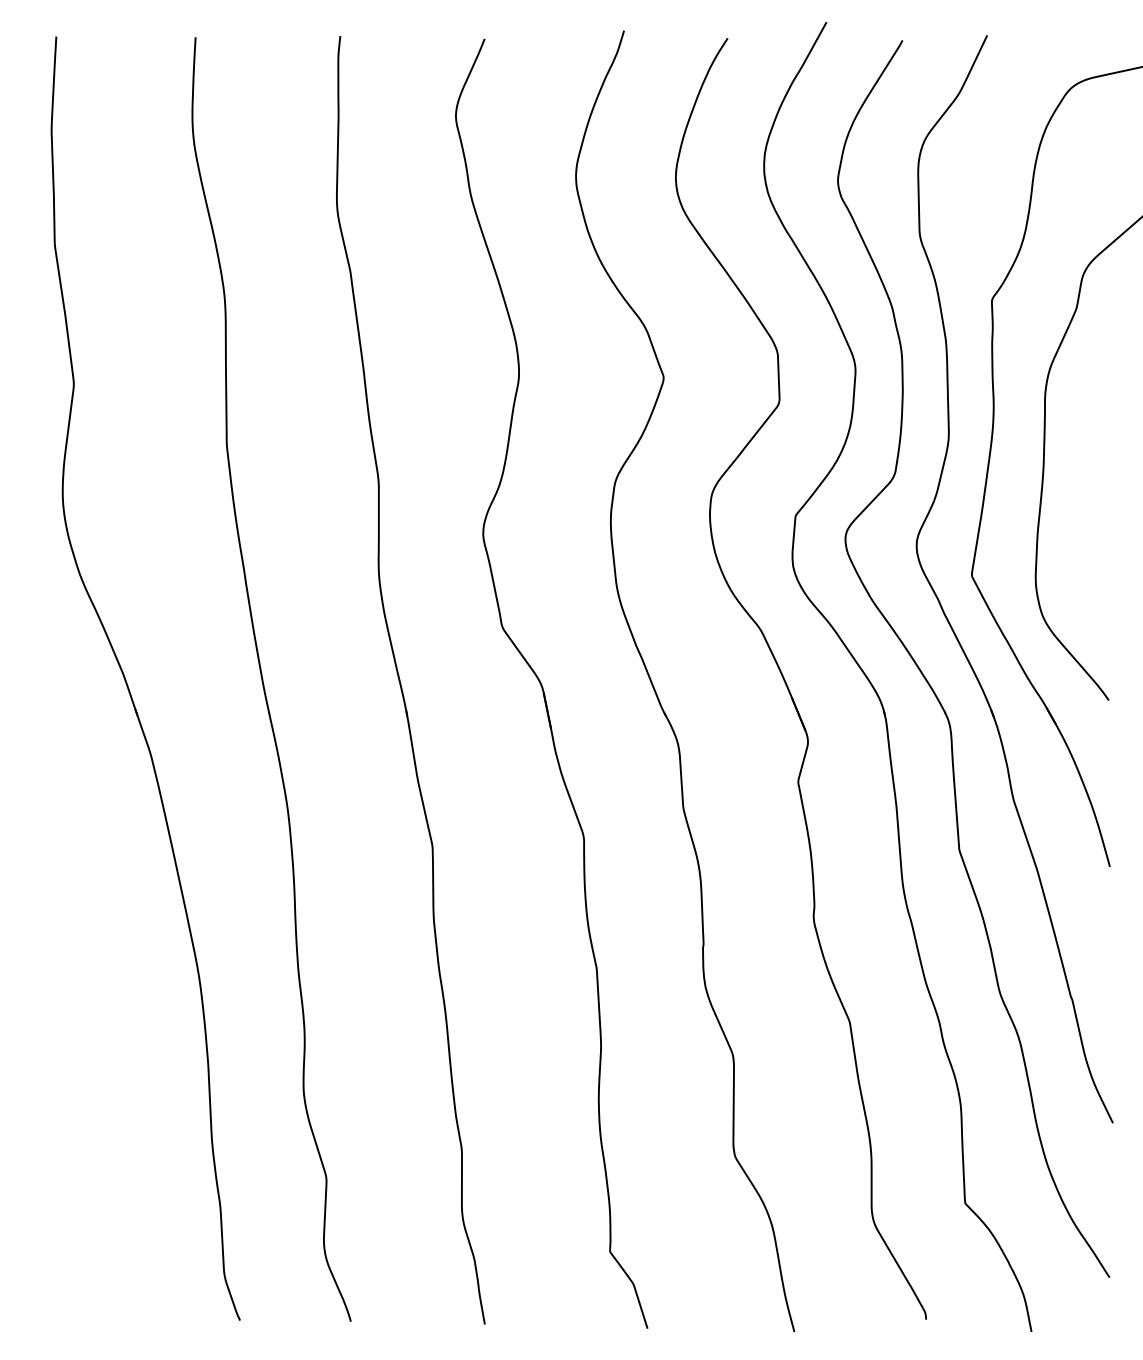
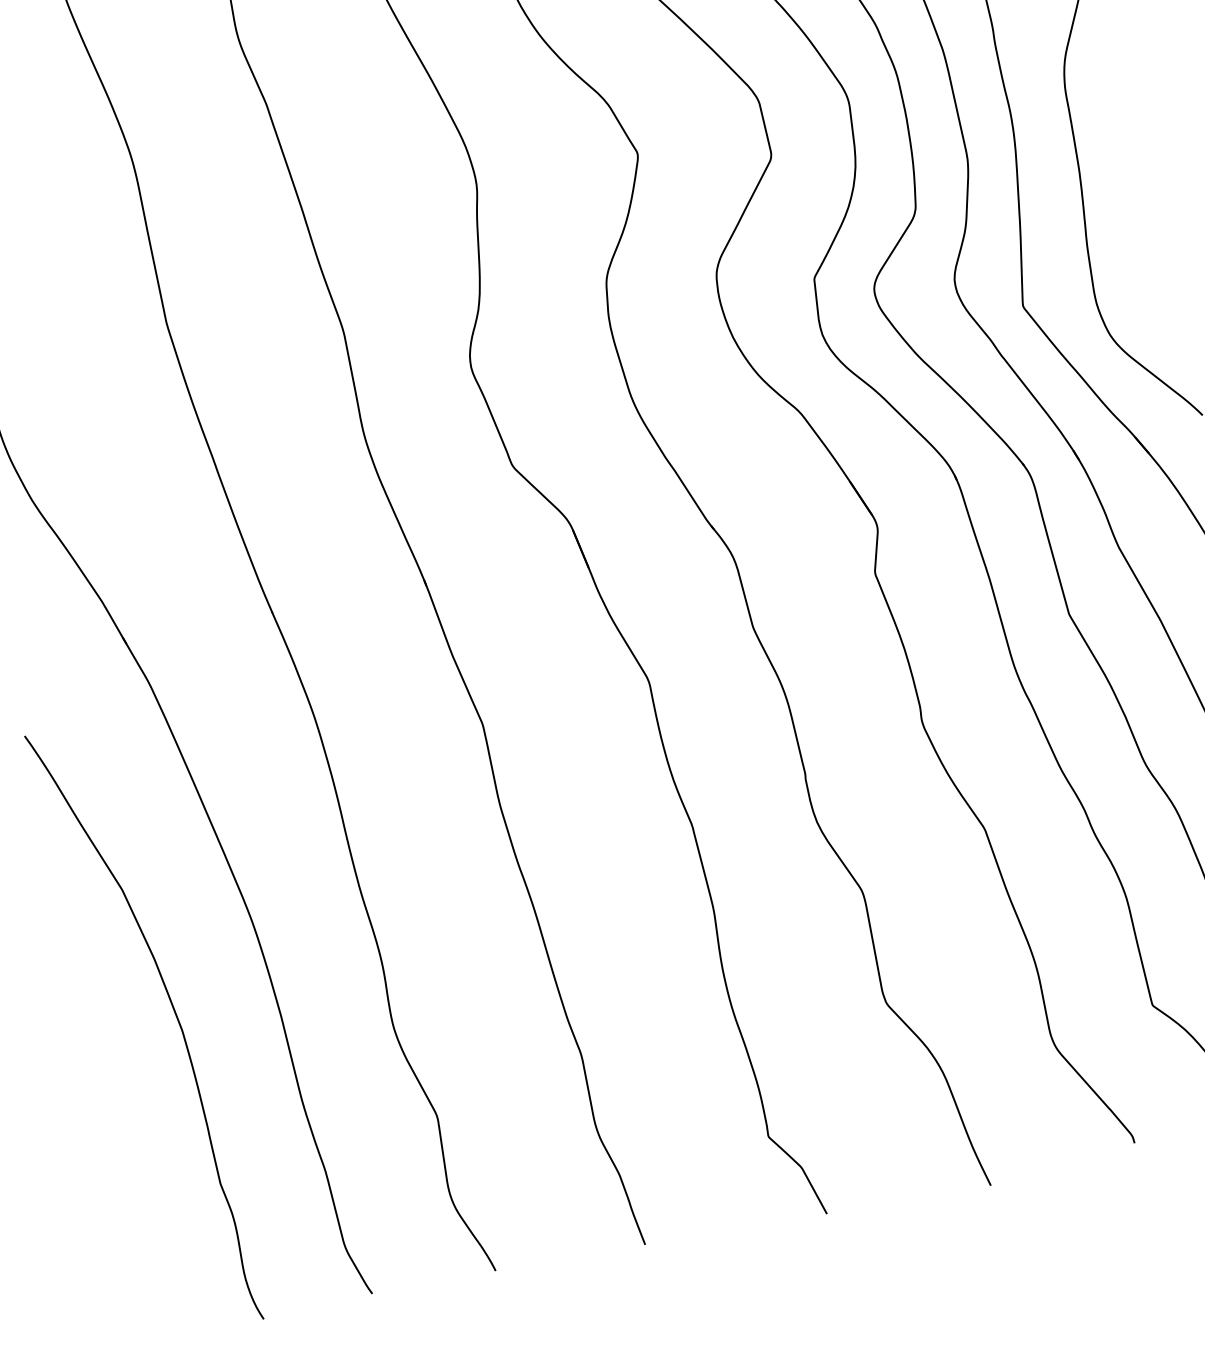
curve: (116, 1046) -> (175, 1016), added

